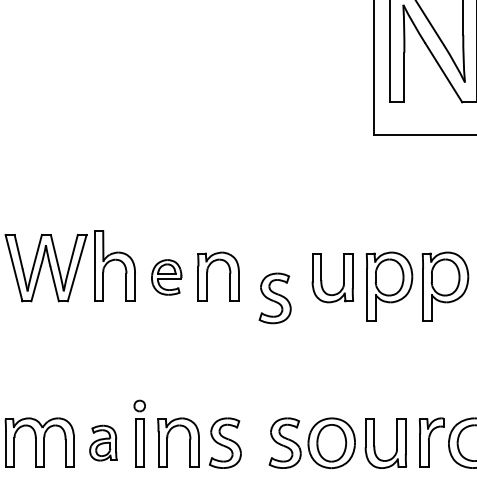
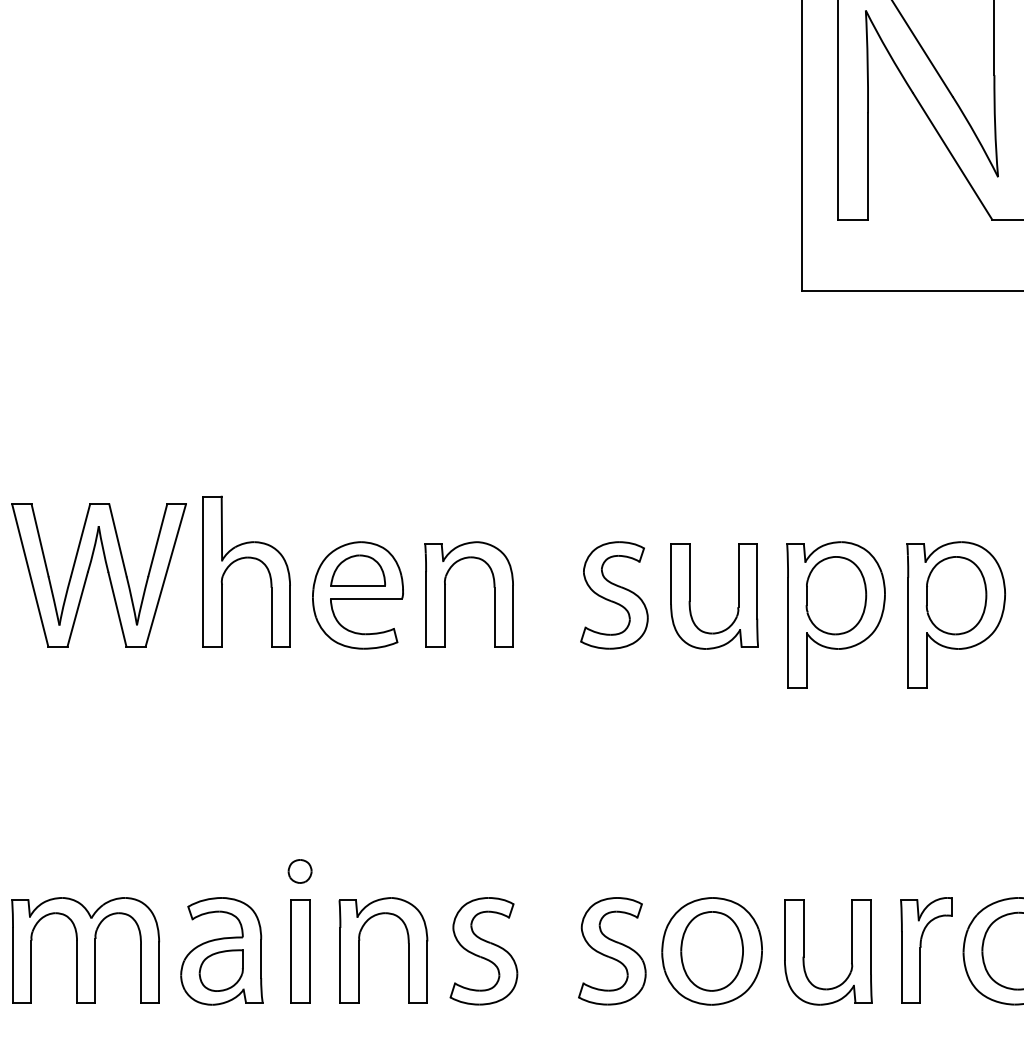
part: (166, 277) -> (357, 595), size x1.43
part: (274, 298) -> (612, 595), moved
part: (103, 442) -> (222, 949), size x1.43

